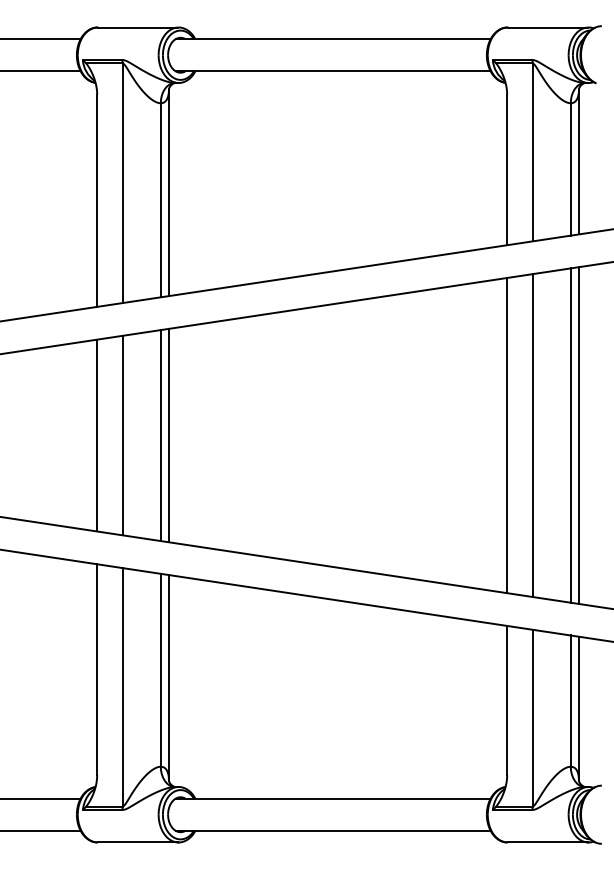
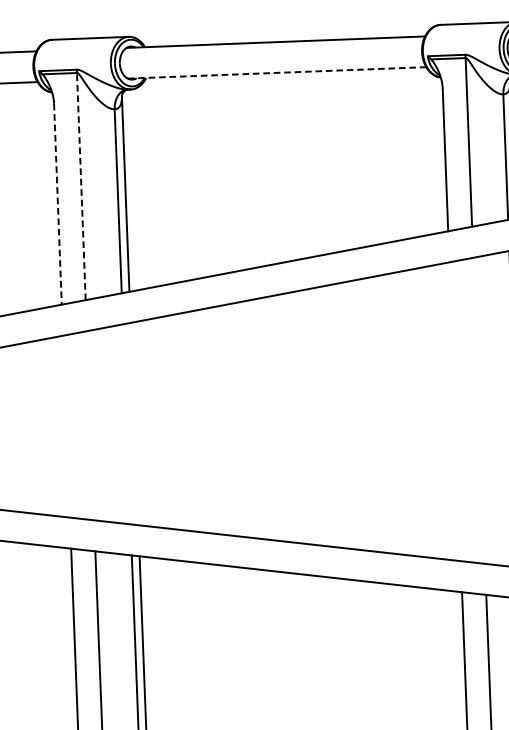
line: (333, 71) -> (277, 72), solid -> dashed
line: (122, 183) -> (81, 186), solid -> dashed
line: (97, 200) -> (58, 203), solid -> dashed
line: (97, 435) -> (66, 426), removed
line: (122, 435) -> (90, 425), removed
line: (160, 435) -> (126, 424), removed
line: (168, 435) -> (134, 424), removed
line: (507, 435) -> (455, 411), removed
line: (532, 435) -> (479, 410), removed

